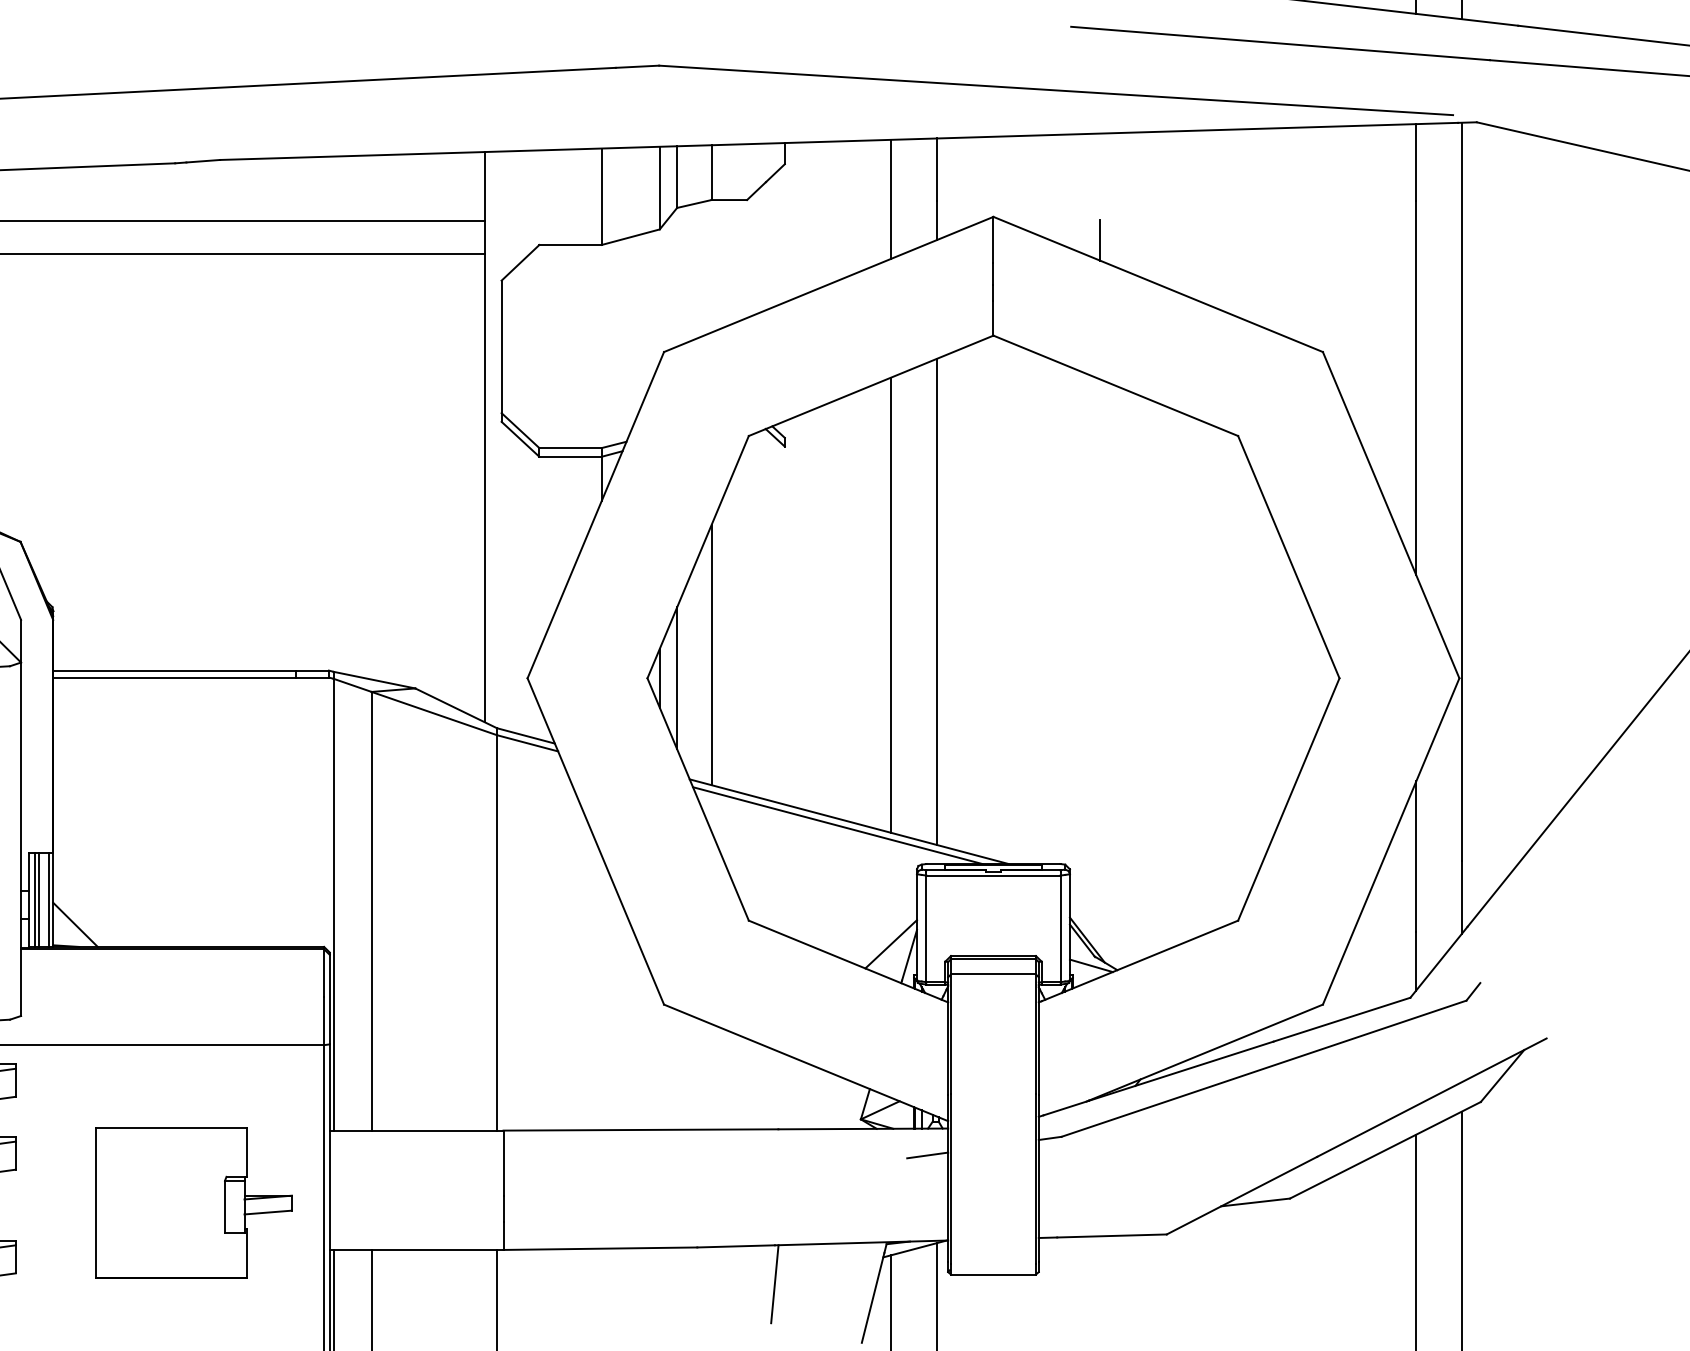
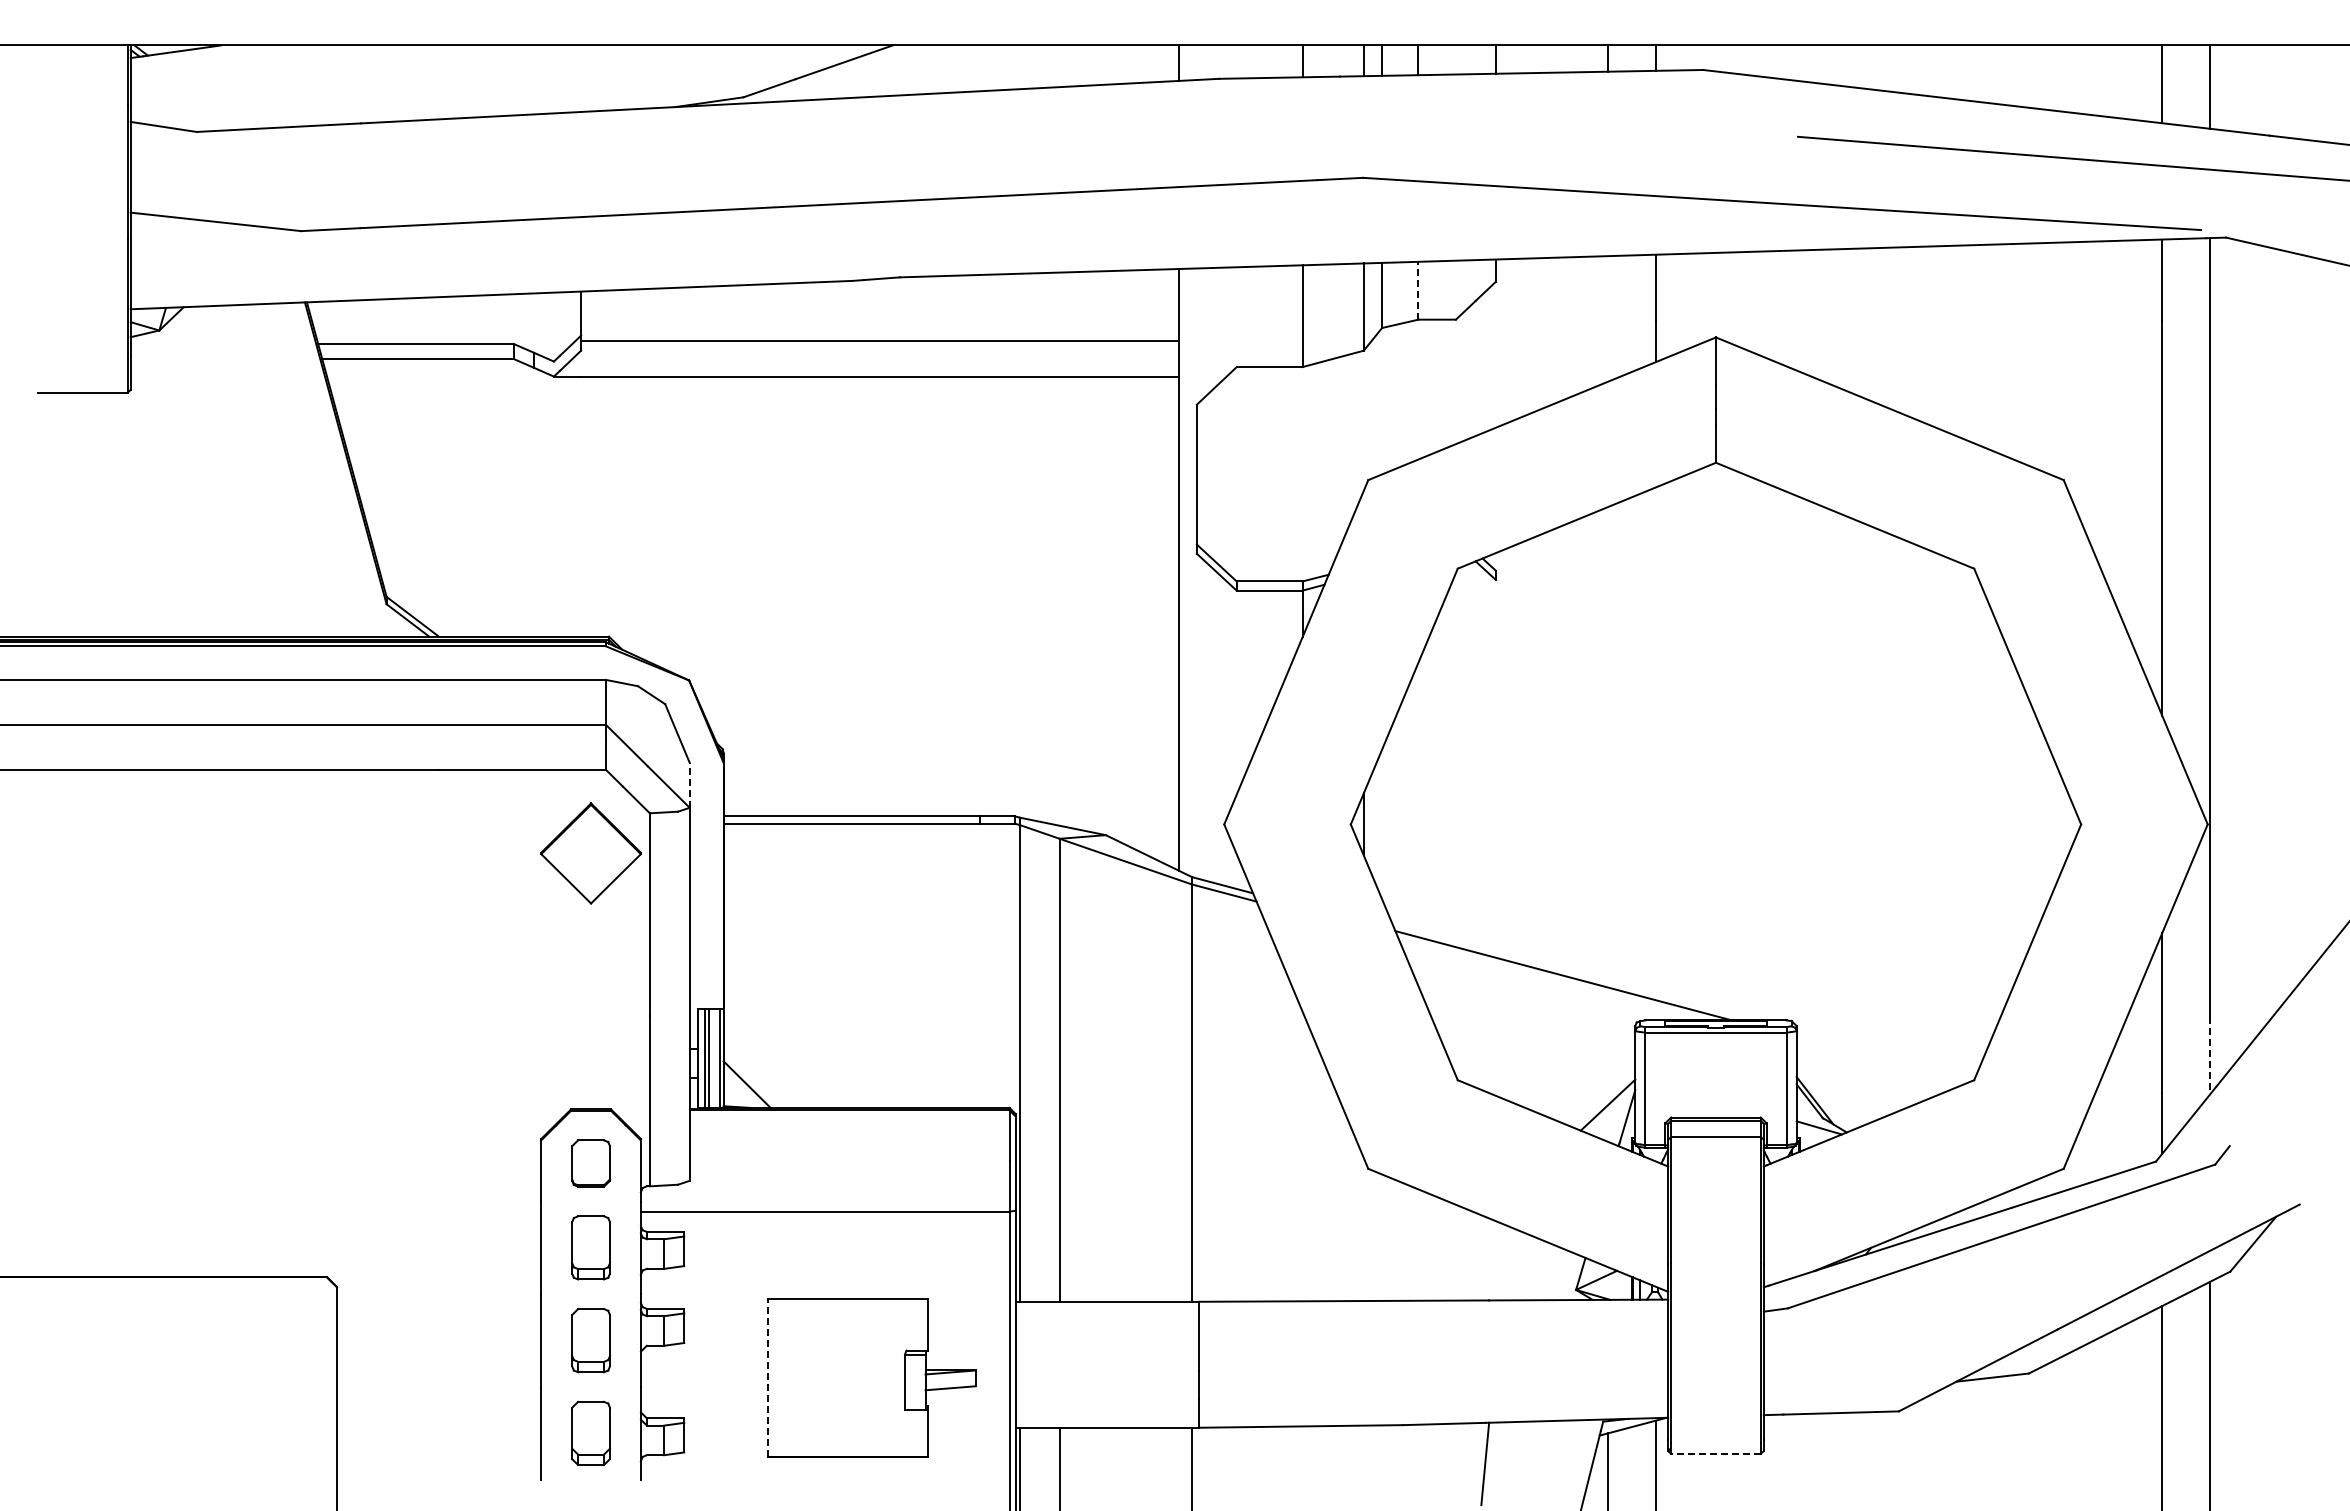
line: (711, 172) -> (1418, 290), solid -> dashed
line: (890, 198) -> (1607, 318), removed
line: (1100, 240) -> (1828, 362), removed
line: (937, 601) -> (1656, 743), removed
line: (890, 605) -> (1607, 747), removed
line: (20, 640) -> (689, 784), solid -> dashed
line: (711, 654) -> (1418, 799), removed
line: (677, 678) -> (1382, 824), removed
line: (837, 825) -> (1551, 979), removed
line: (1462, 898) -> (2210, 1056), solid -> dashed
line: (927, 1155) -> (1646, 1328), removed
line: (95, 1203) -> (768, 1378), solid -> dashed
line: (993, 1274) -> (1715, 1453), solid -> dashed

